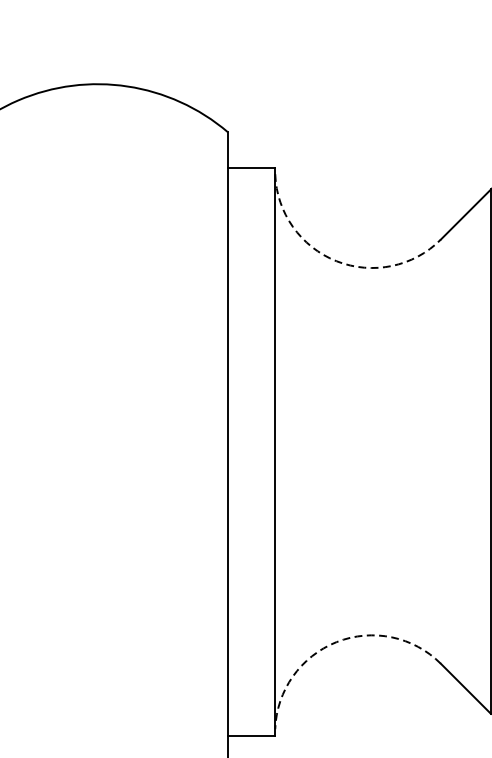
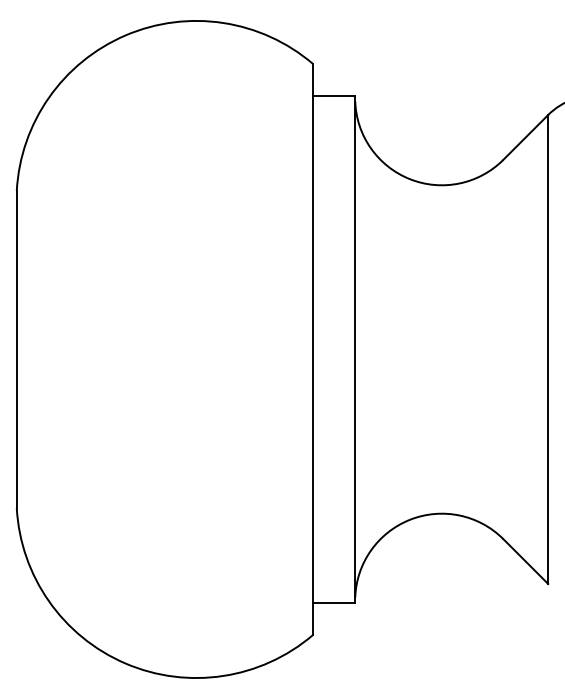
arc: (337, 261) -> (410, 179), dashed -> solid
arc: (337, 641) -> (410, 519), dashed -> solid

